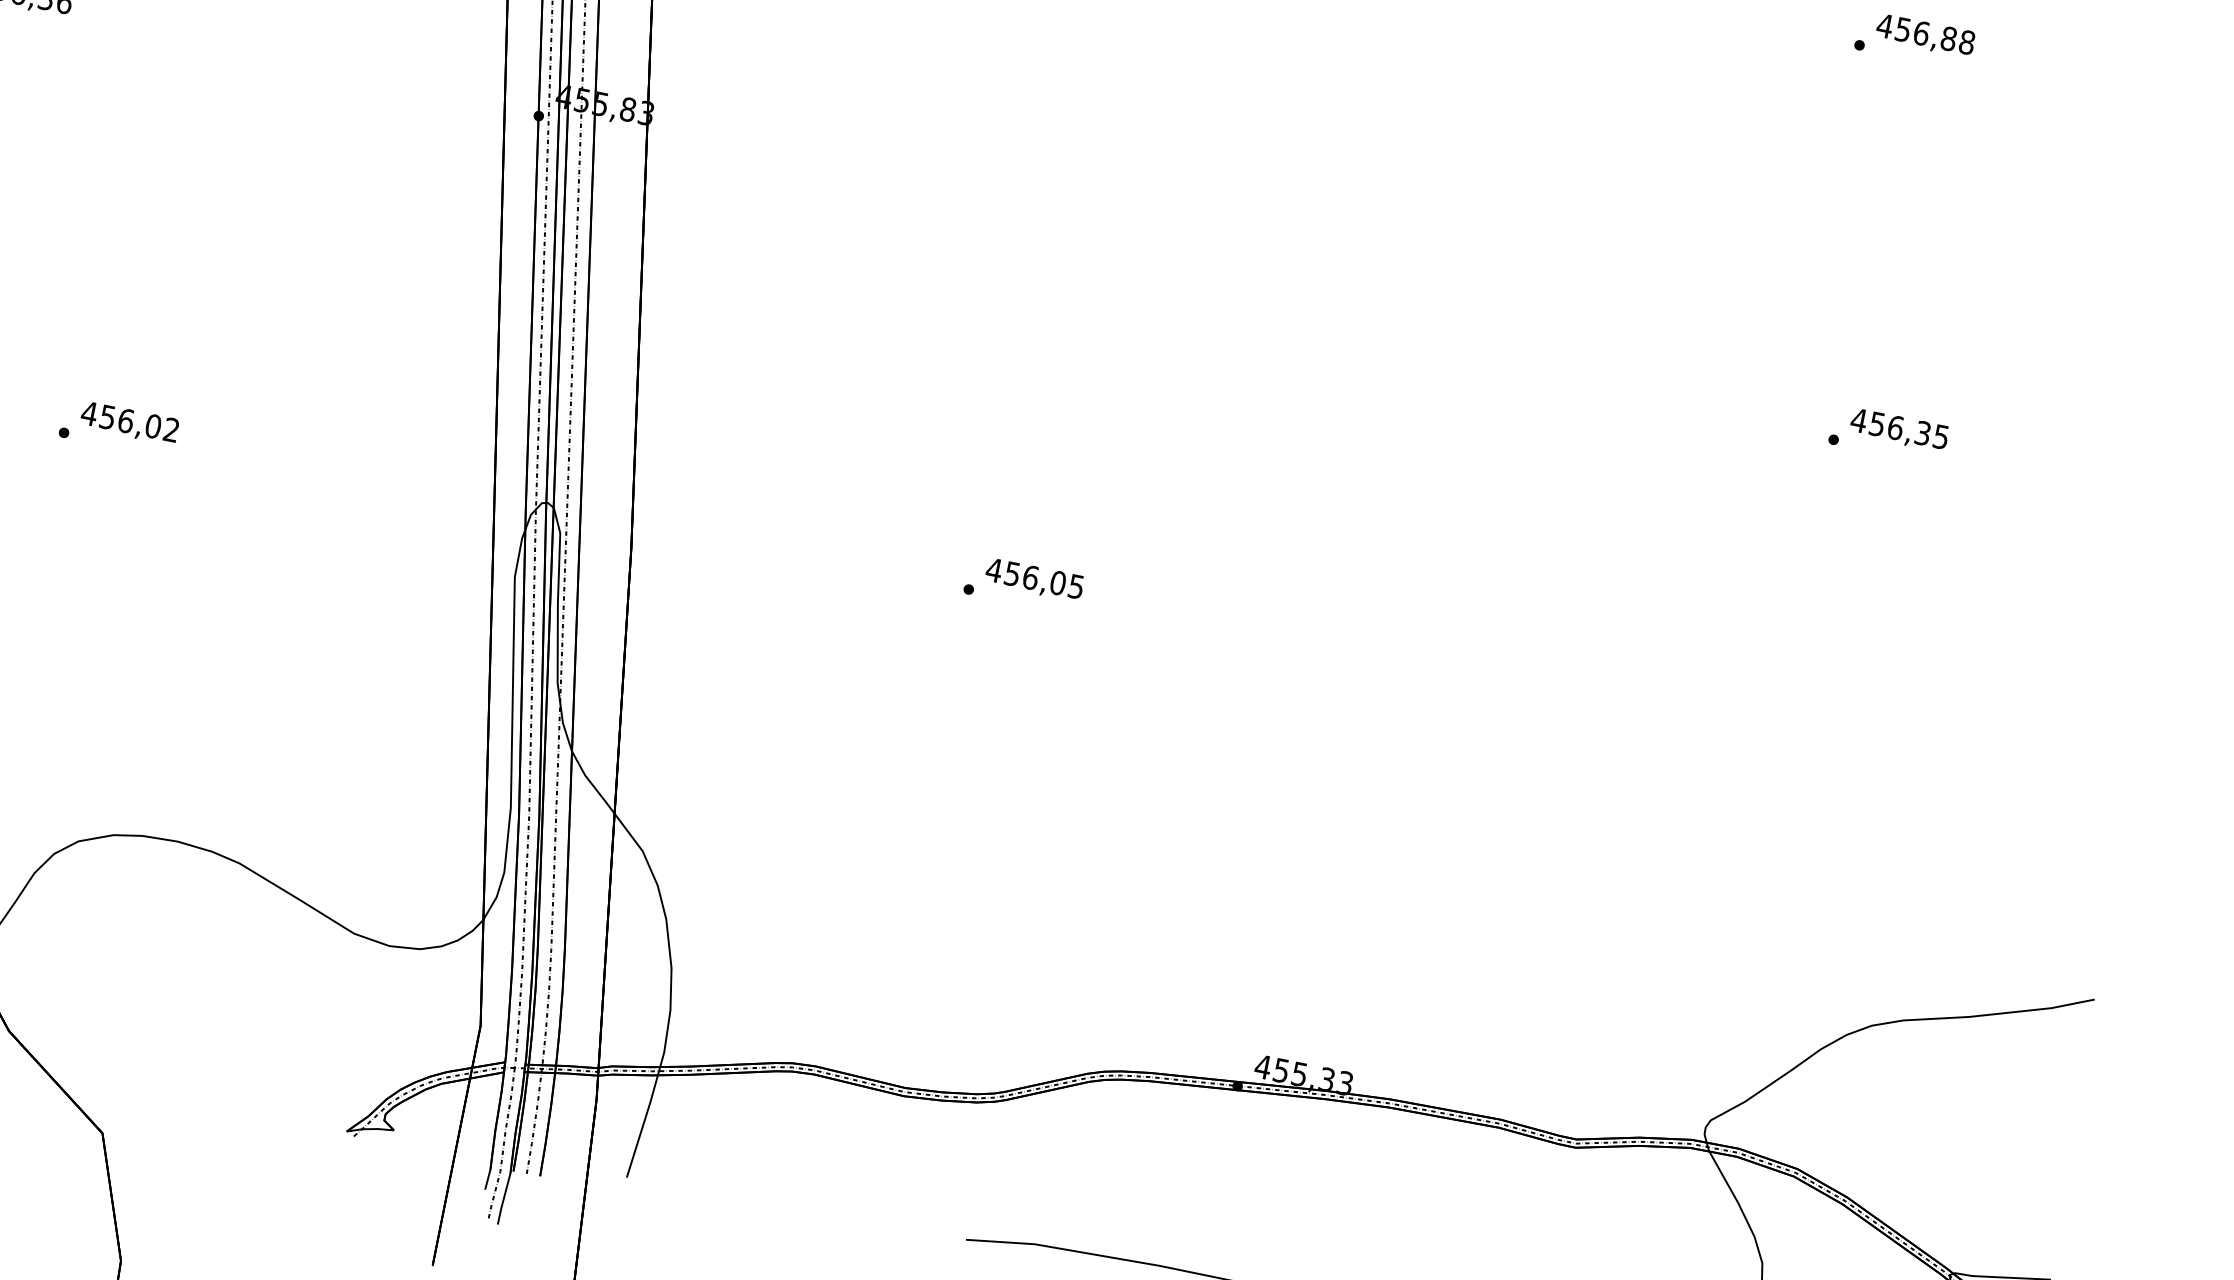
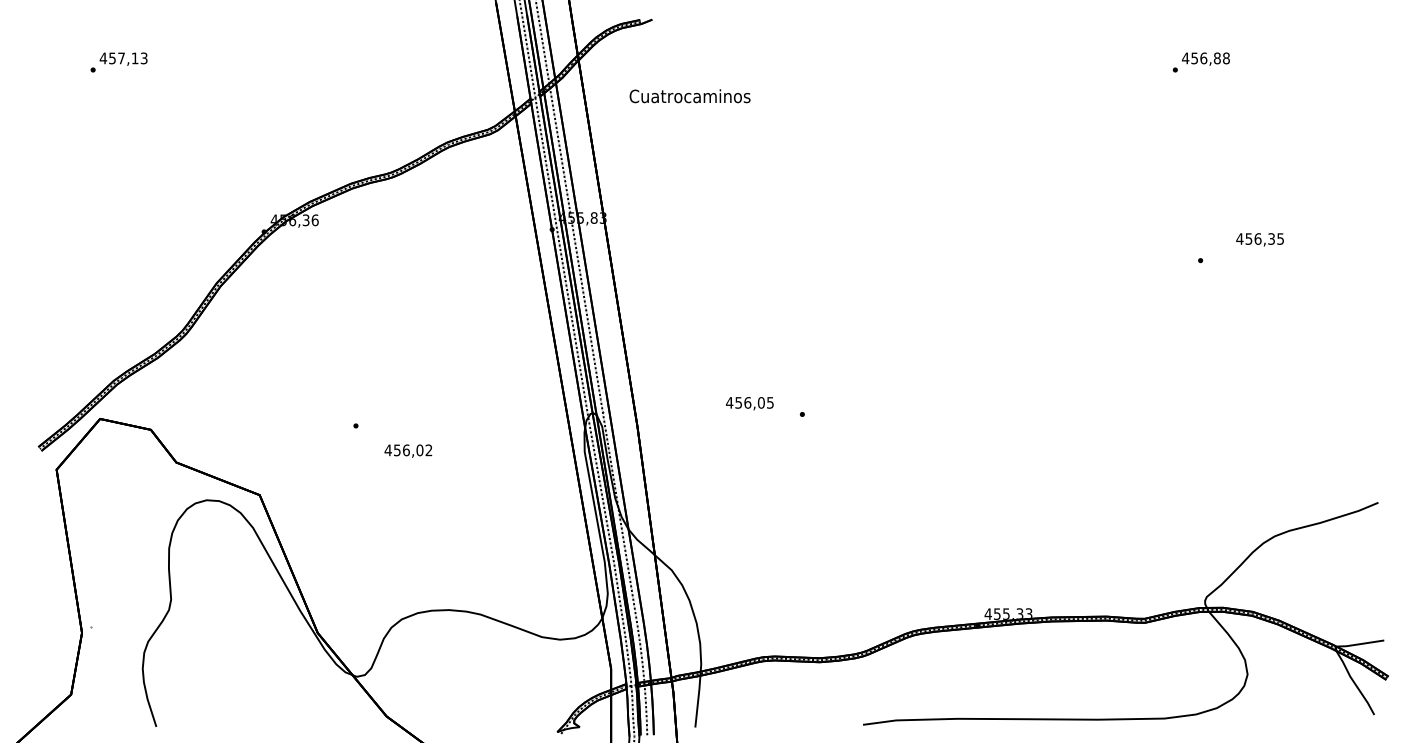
text: (130, 422) -> (408, 450), moved
text: (1898, 429) -> (1259, 239), moved
text: (1033, 579) -> (749, 403), moved

